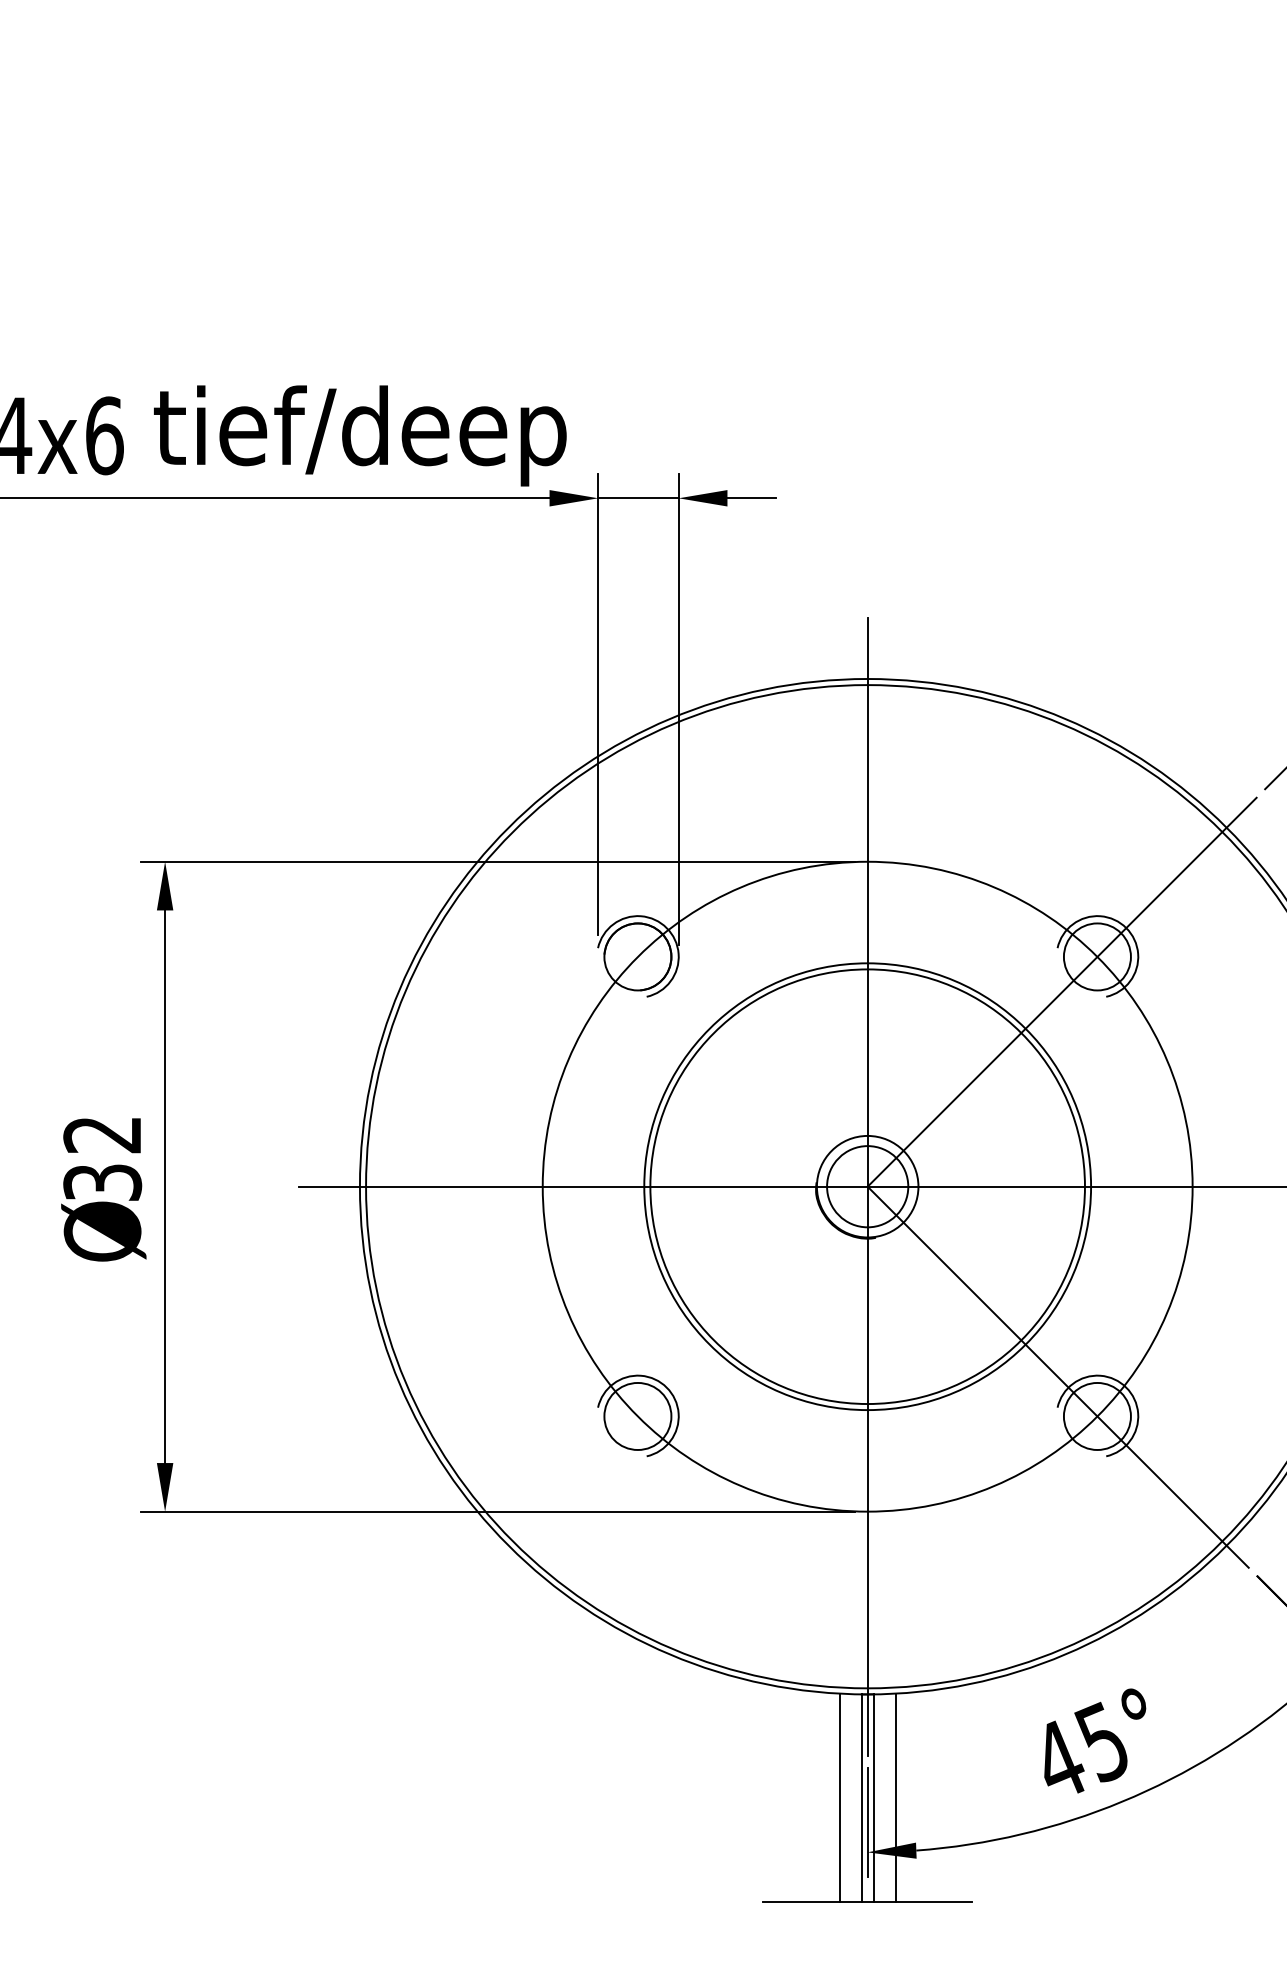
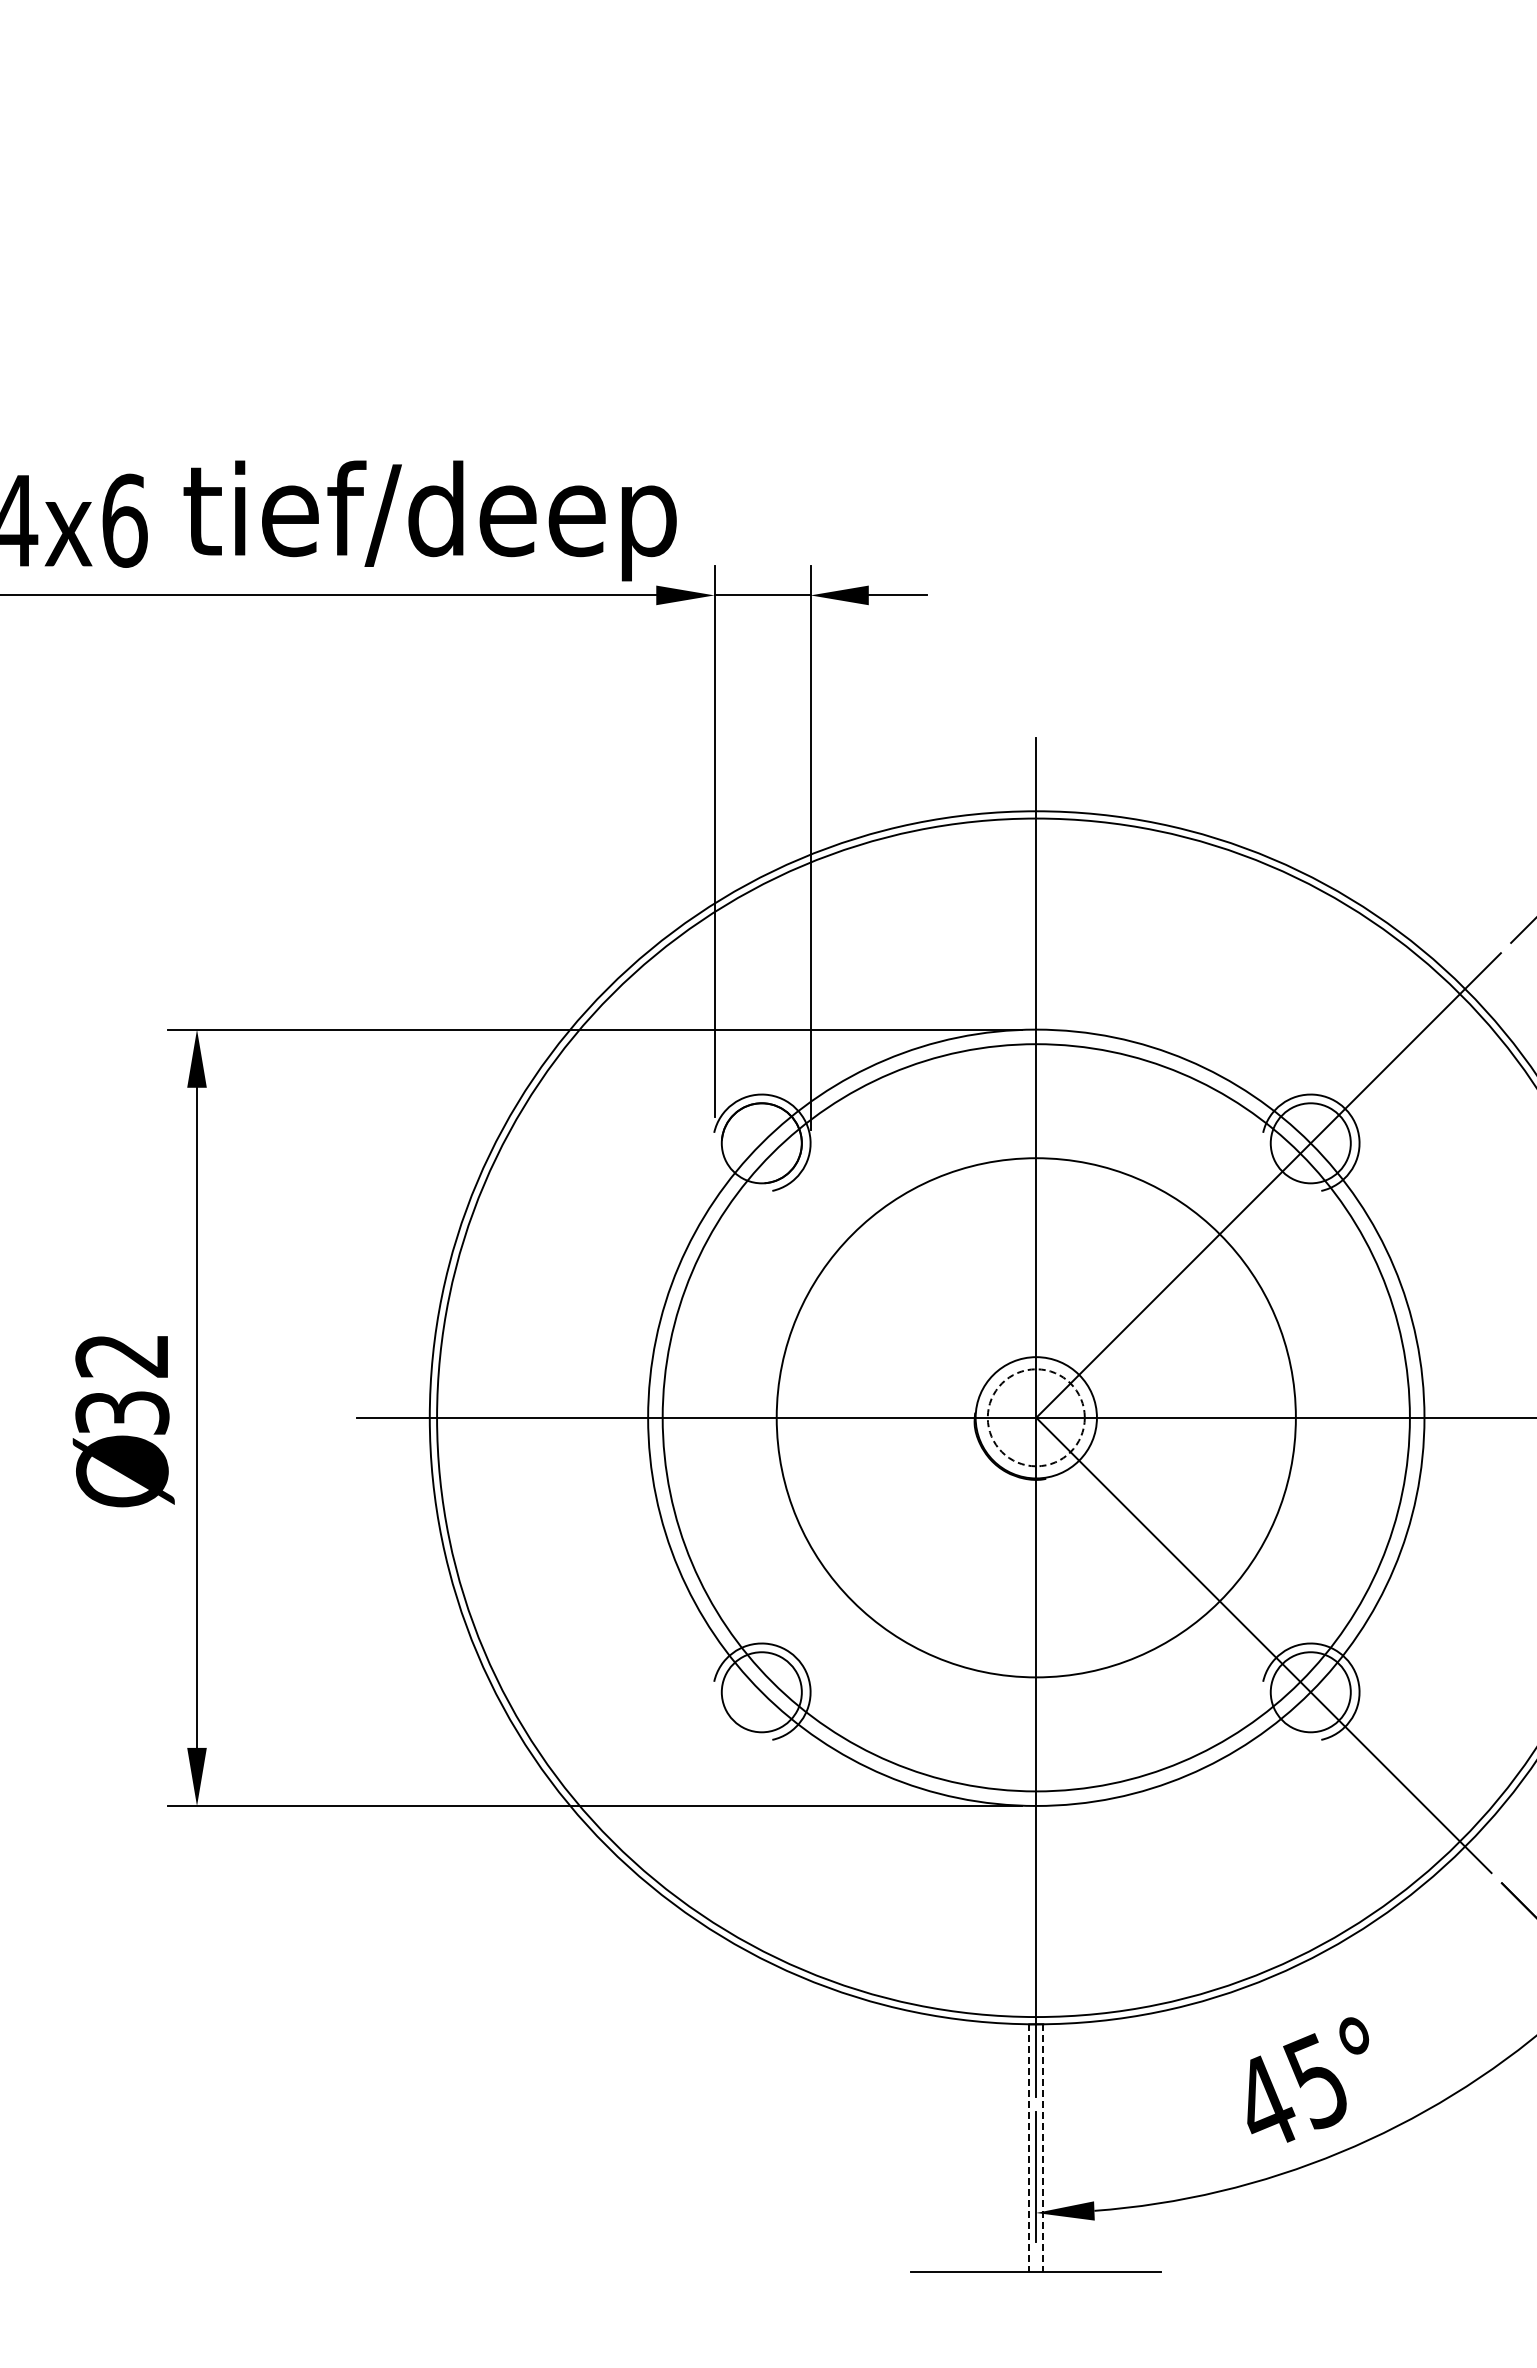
circle: (867, 1186) -> (1035, 1417), solid -> dashed
circle: (867, 1186) -> (1036, 1417), size x1.4
line: (839, 1797) -> (1002, 2147), removed
line: (895, 1797) -> (1069, 2147), removed
line: (861, 1798) -> (1029, 2148), solid -> dashed
line: (873, 1798) -> (1043, 2148), solid -> dashed

